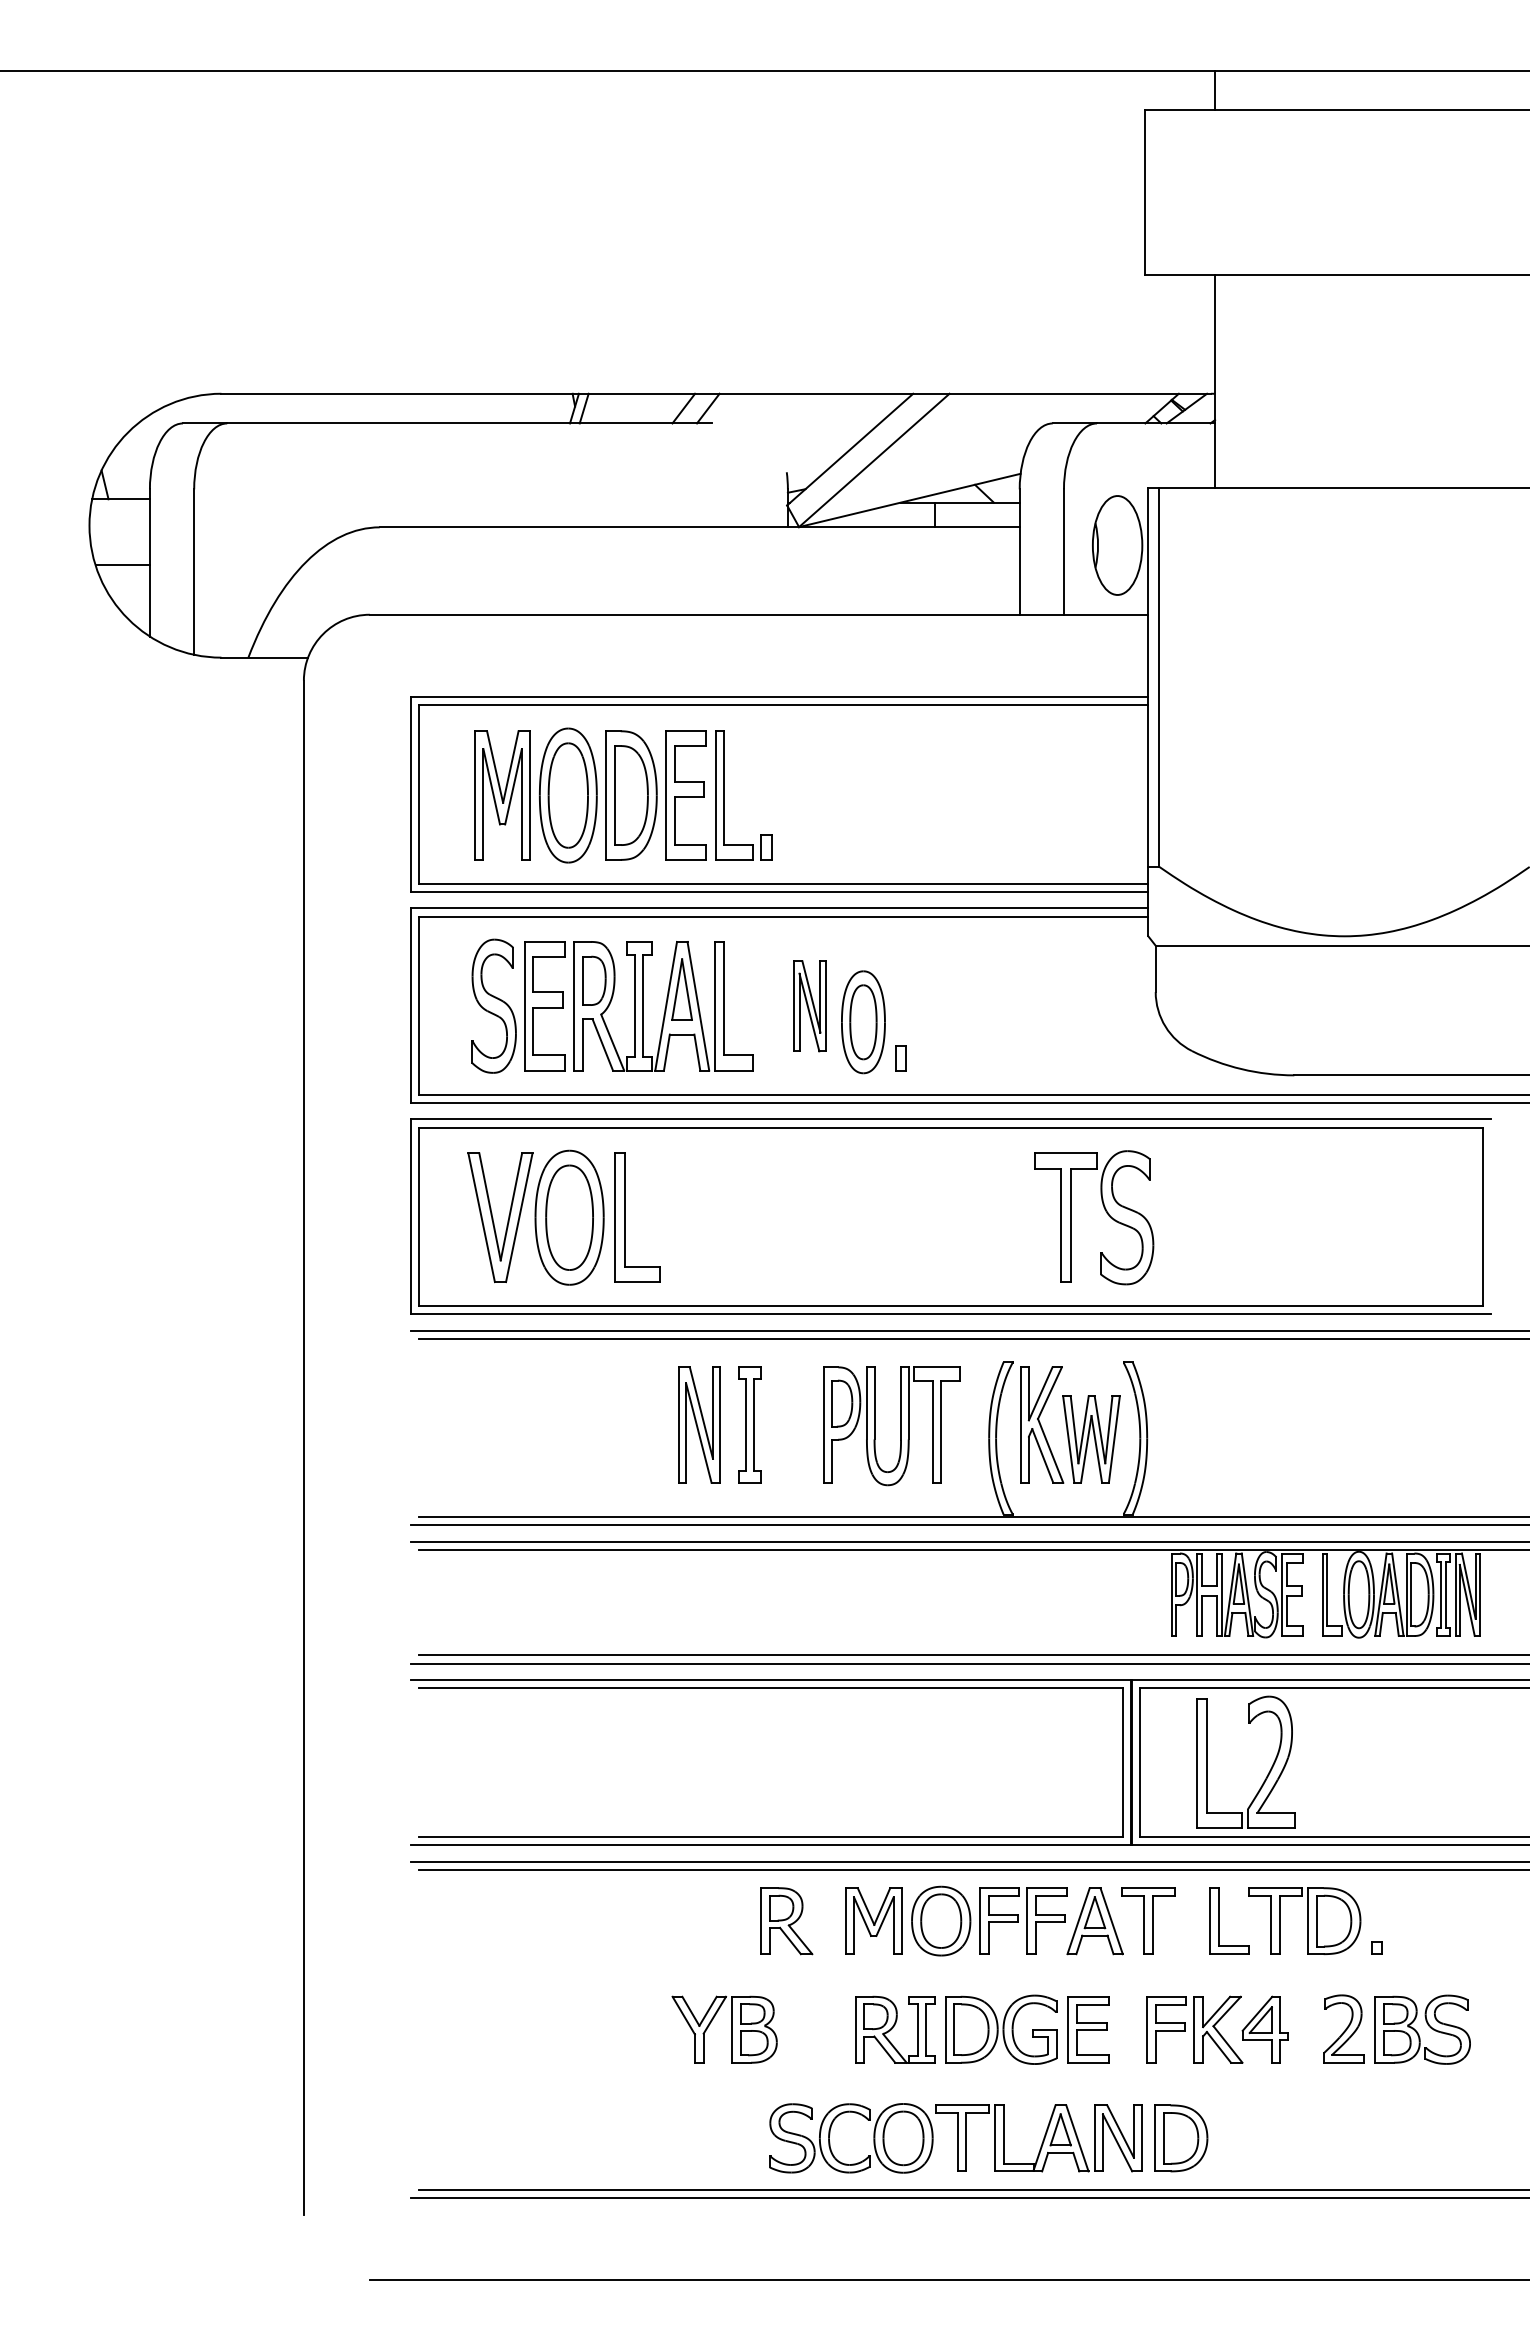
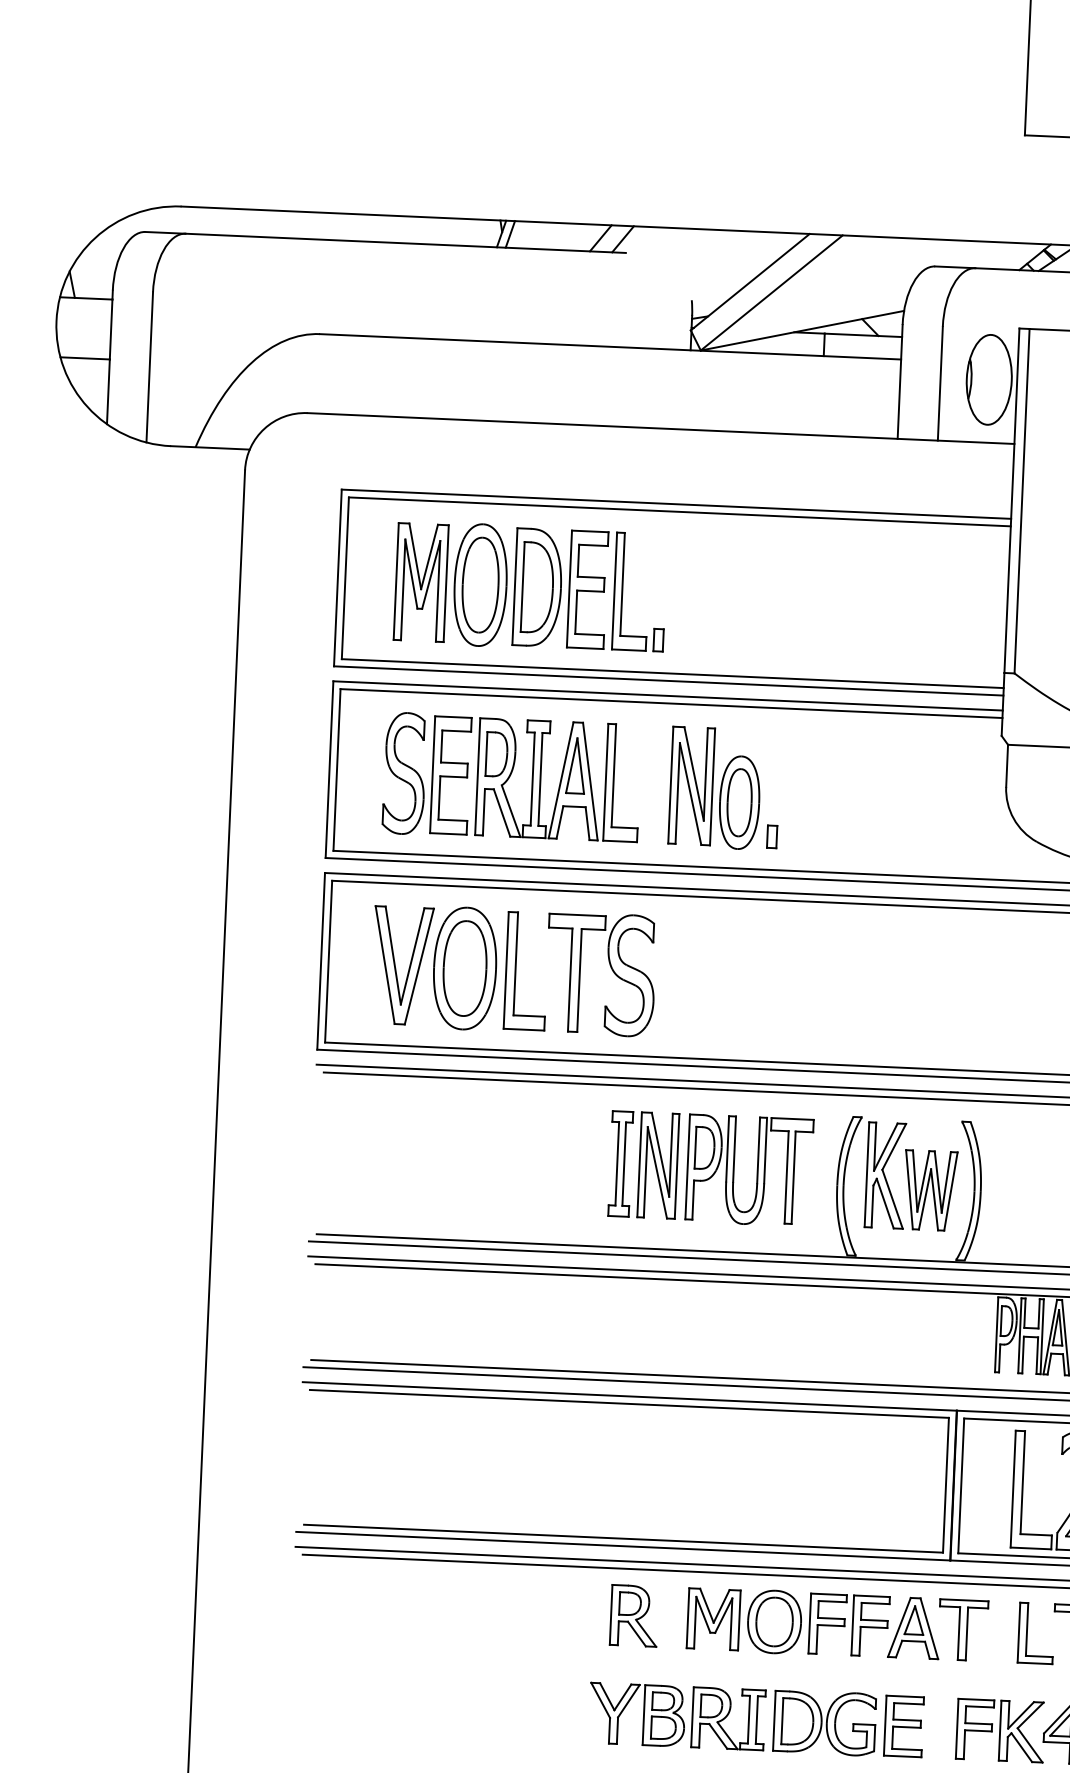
part: (809, 1006) -> (691, 786), size x1.43
part: (1105, 1211) -> (611, 969), moved
part: (699, 1424) -> (658, 1165), moved
part: (731, 2029) -> (643, 1714), moved

